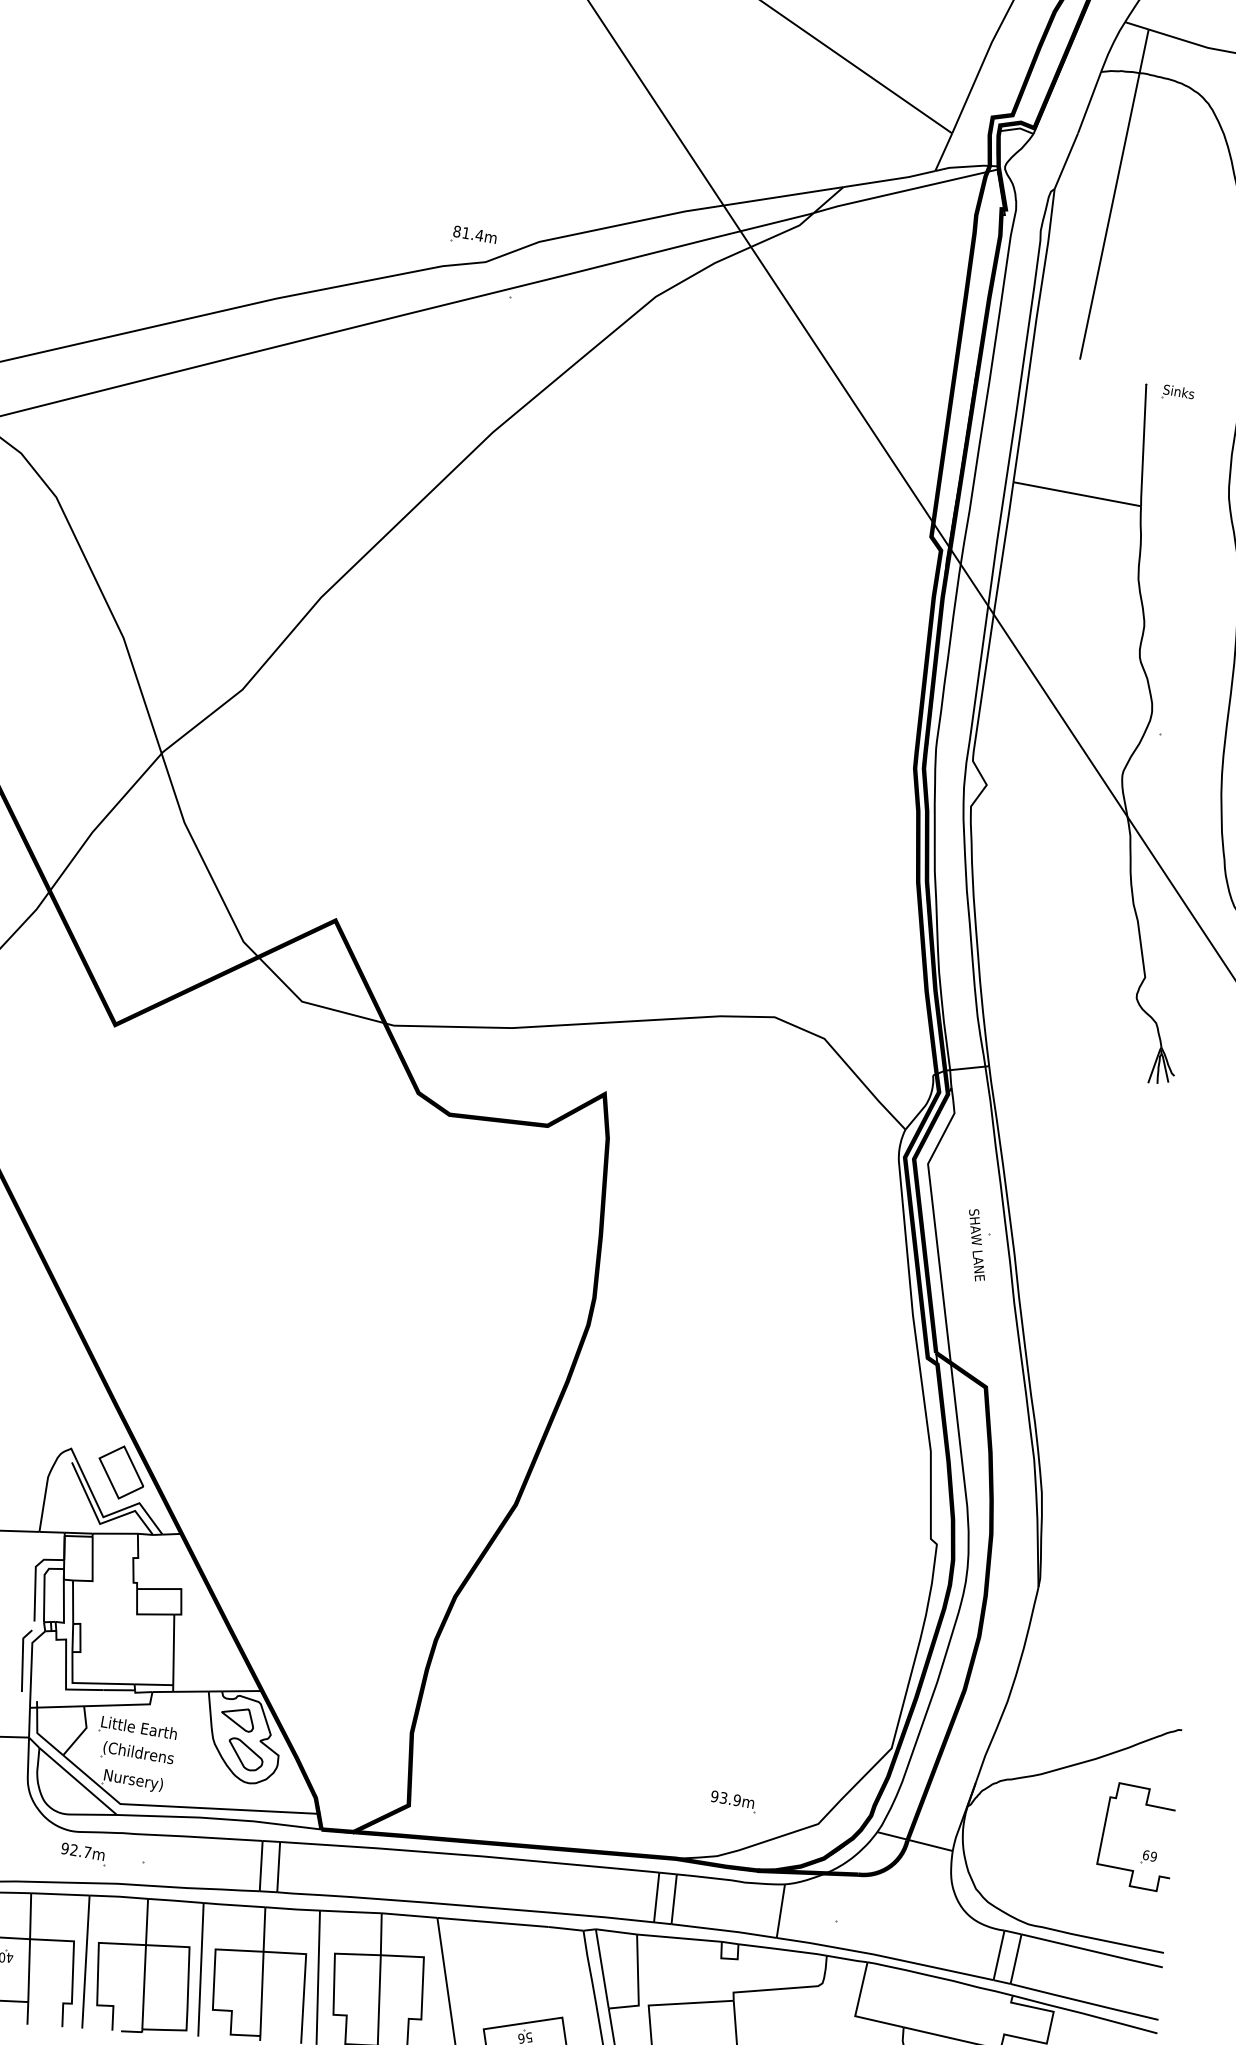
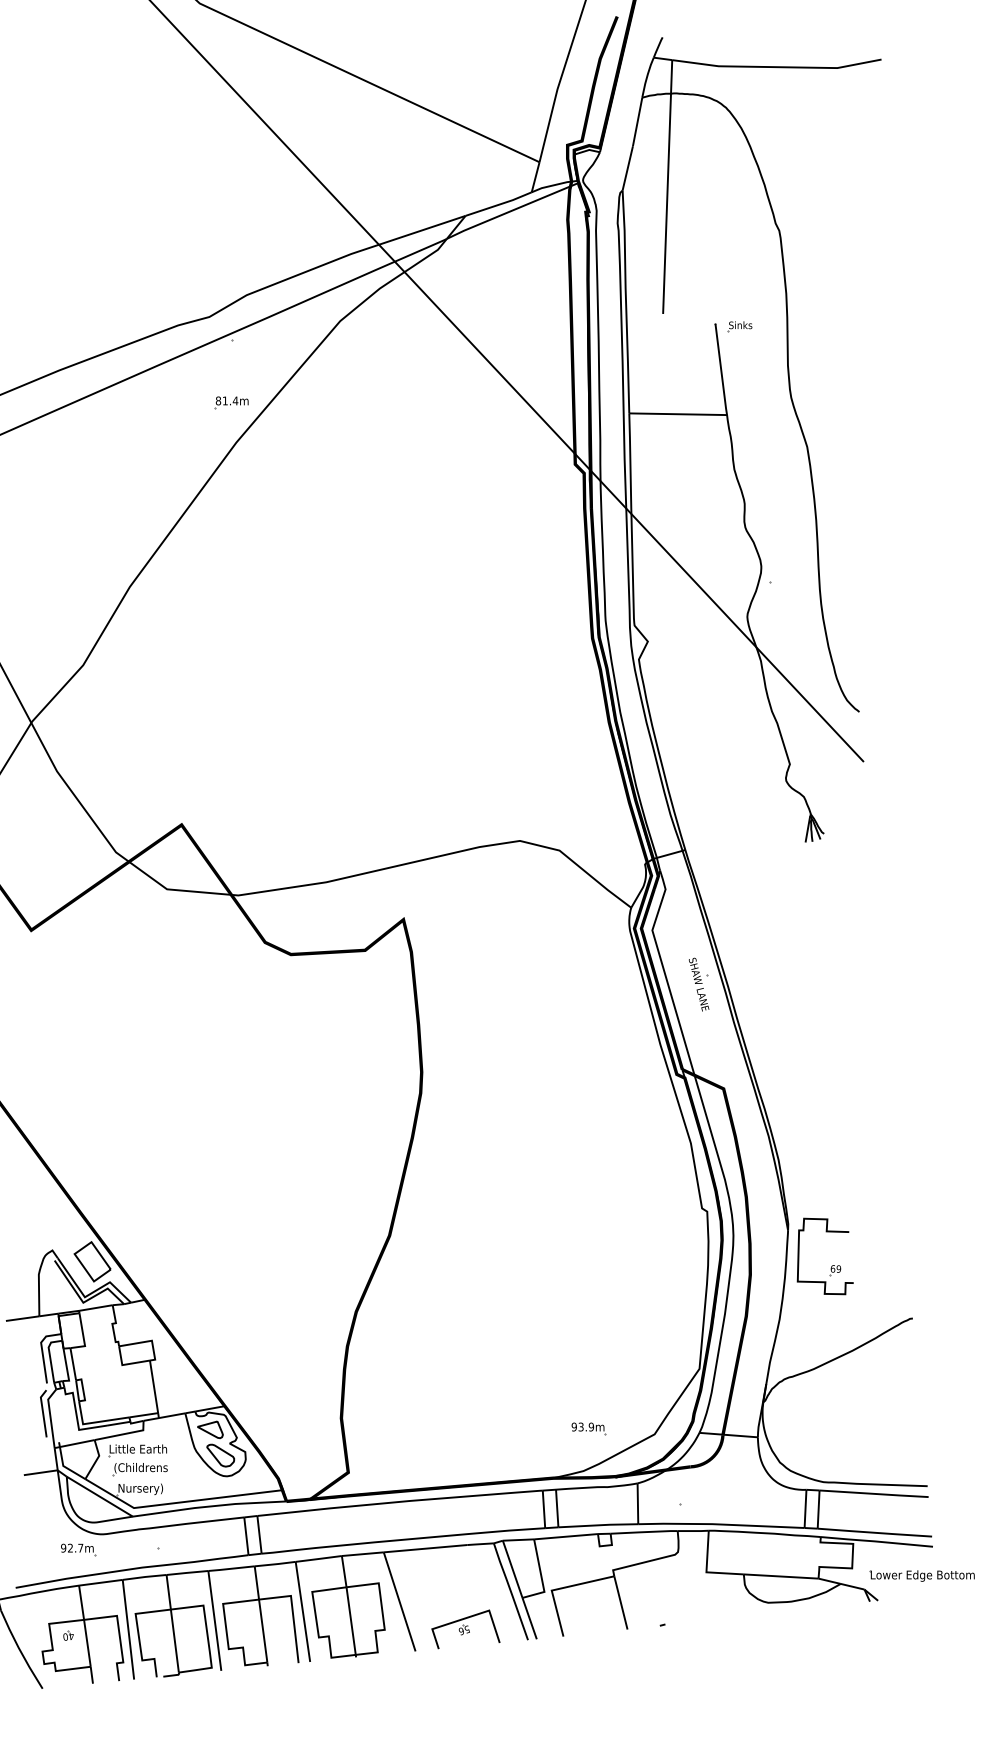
part: (473, 236) -> (231, 402), moved
part: (1146, 1850) -> (832, 1265), moved
part: (84, 1853) -> (78, 1549), moved

